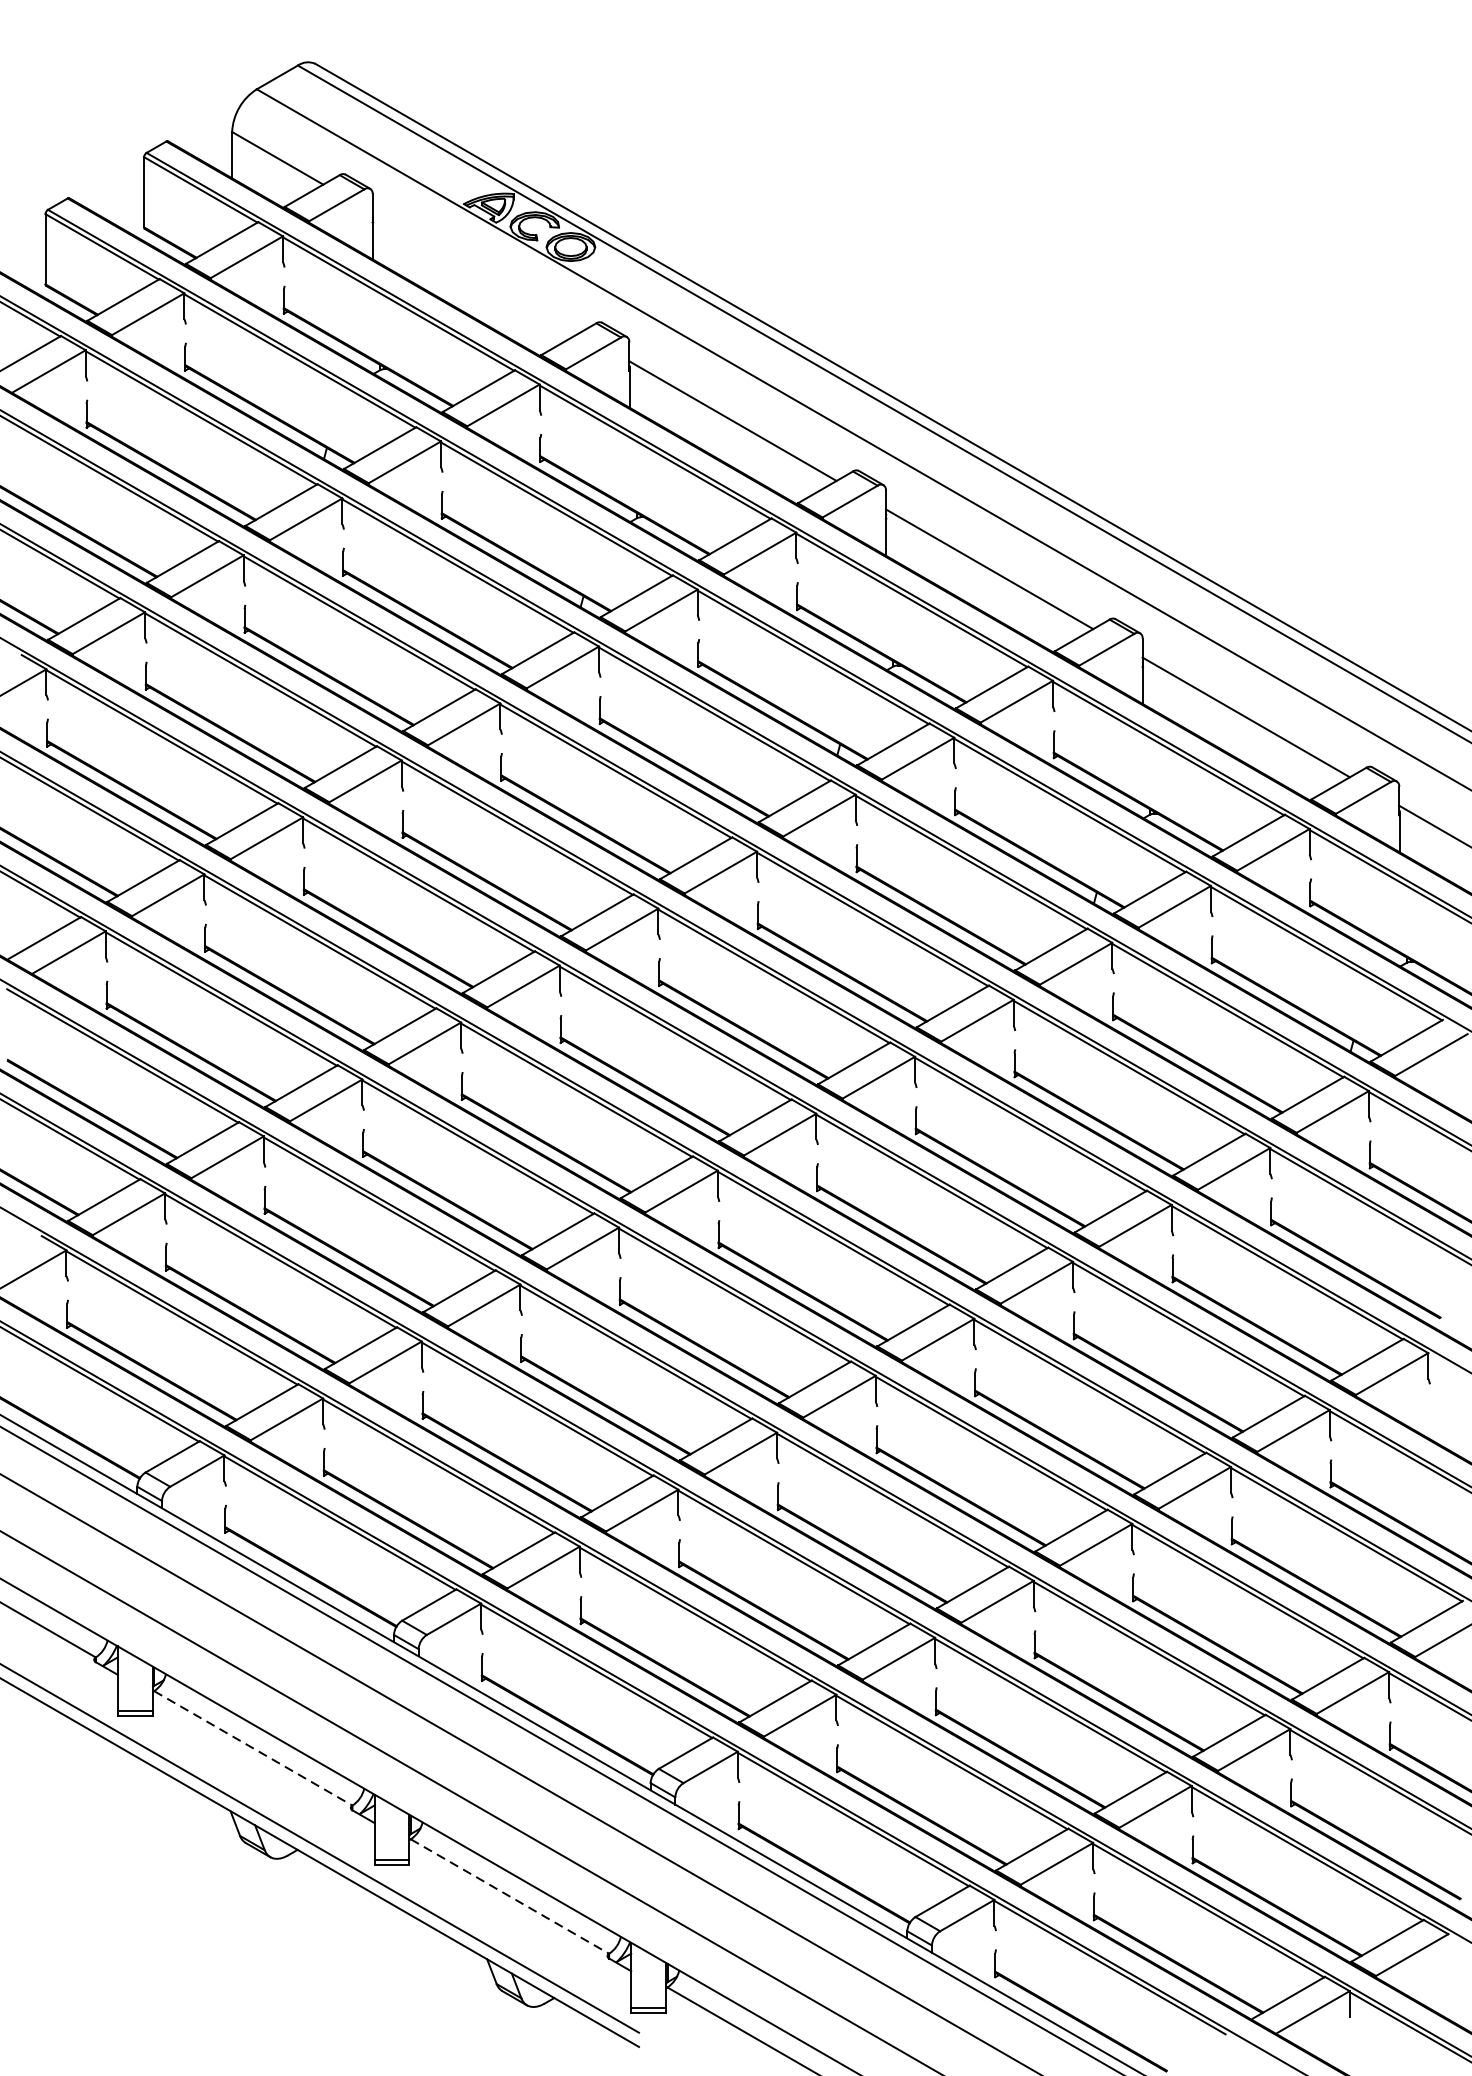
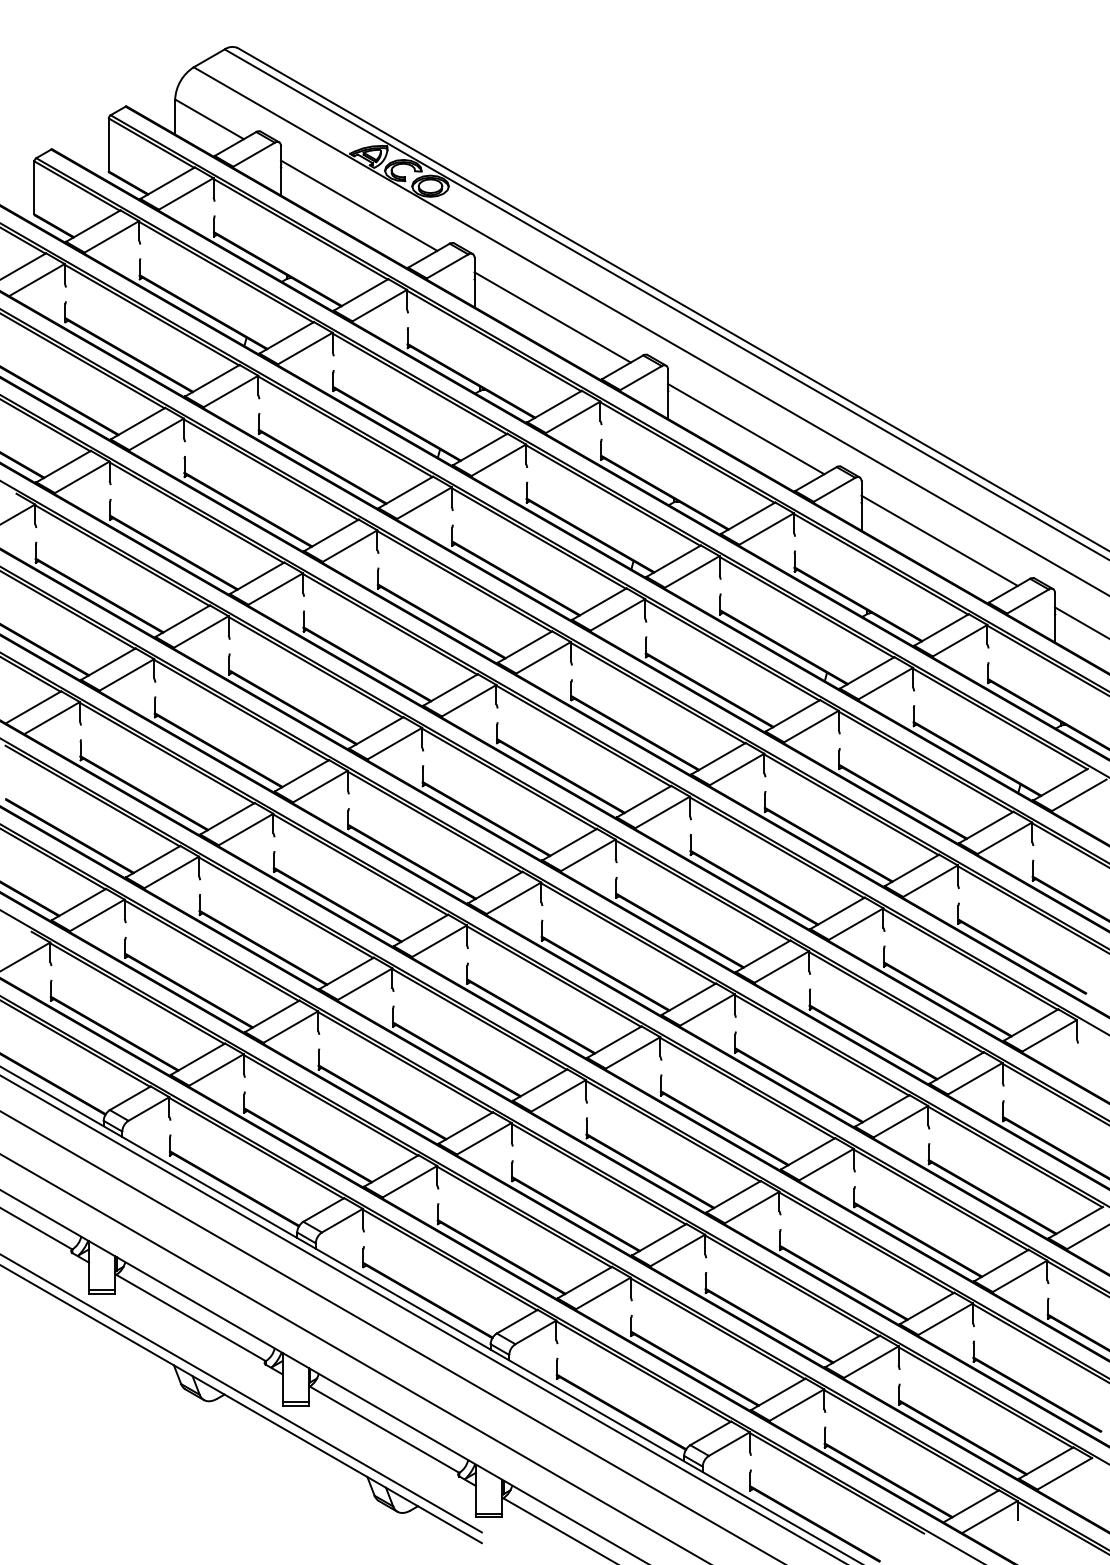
line: (476, 272) -> (359, 205), added
line: (253, 1749) -> (191, 1318), dashed -> solid
line: (511, 1896) -> (385, 1429), dashed -> solid

